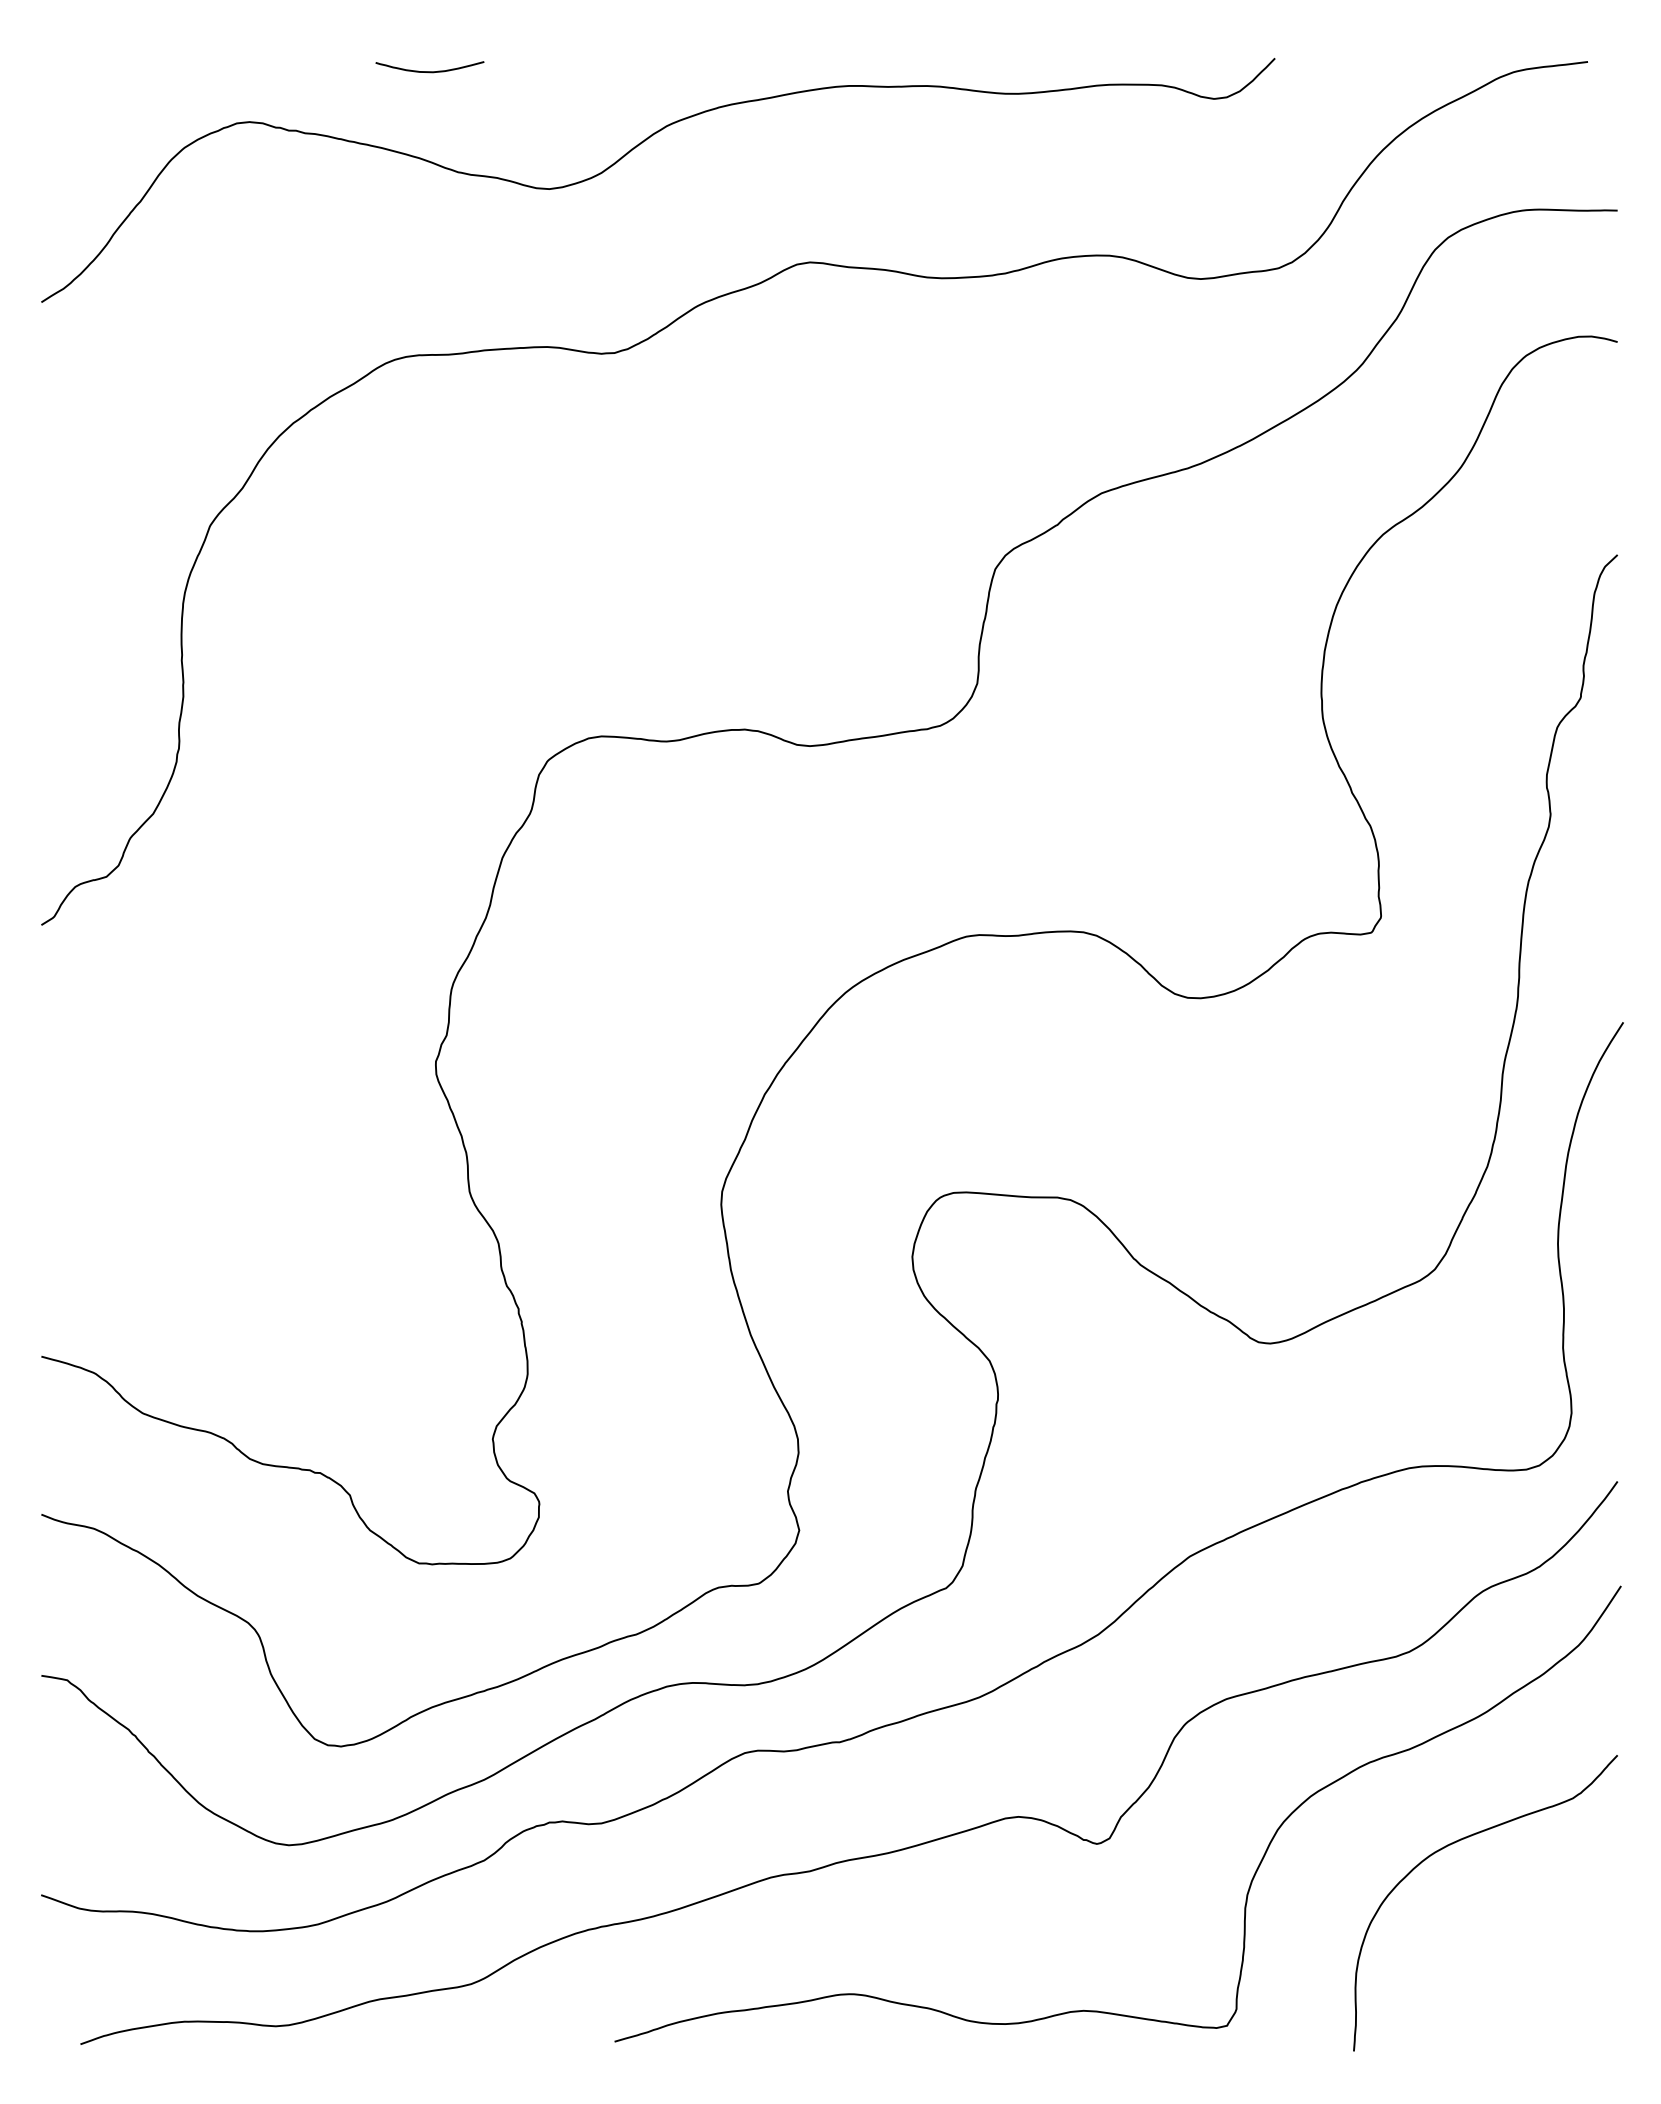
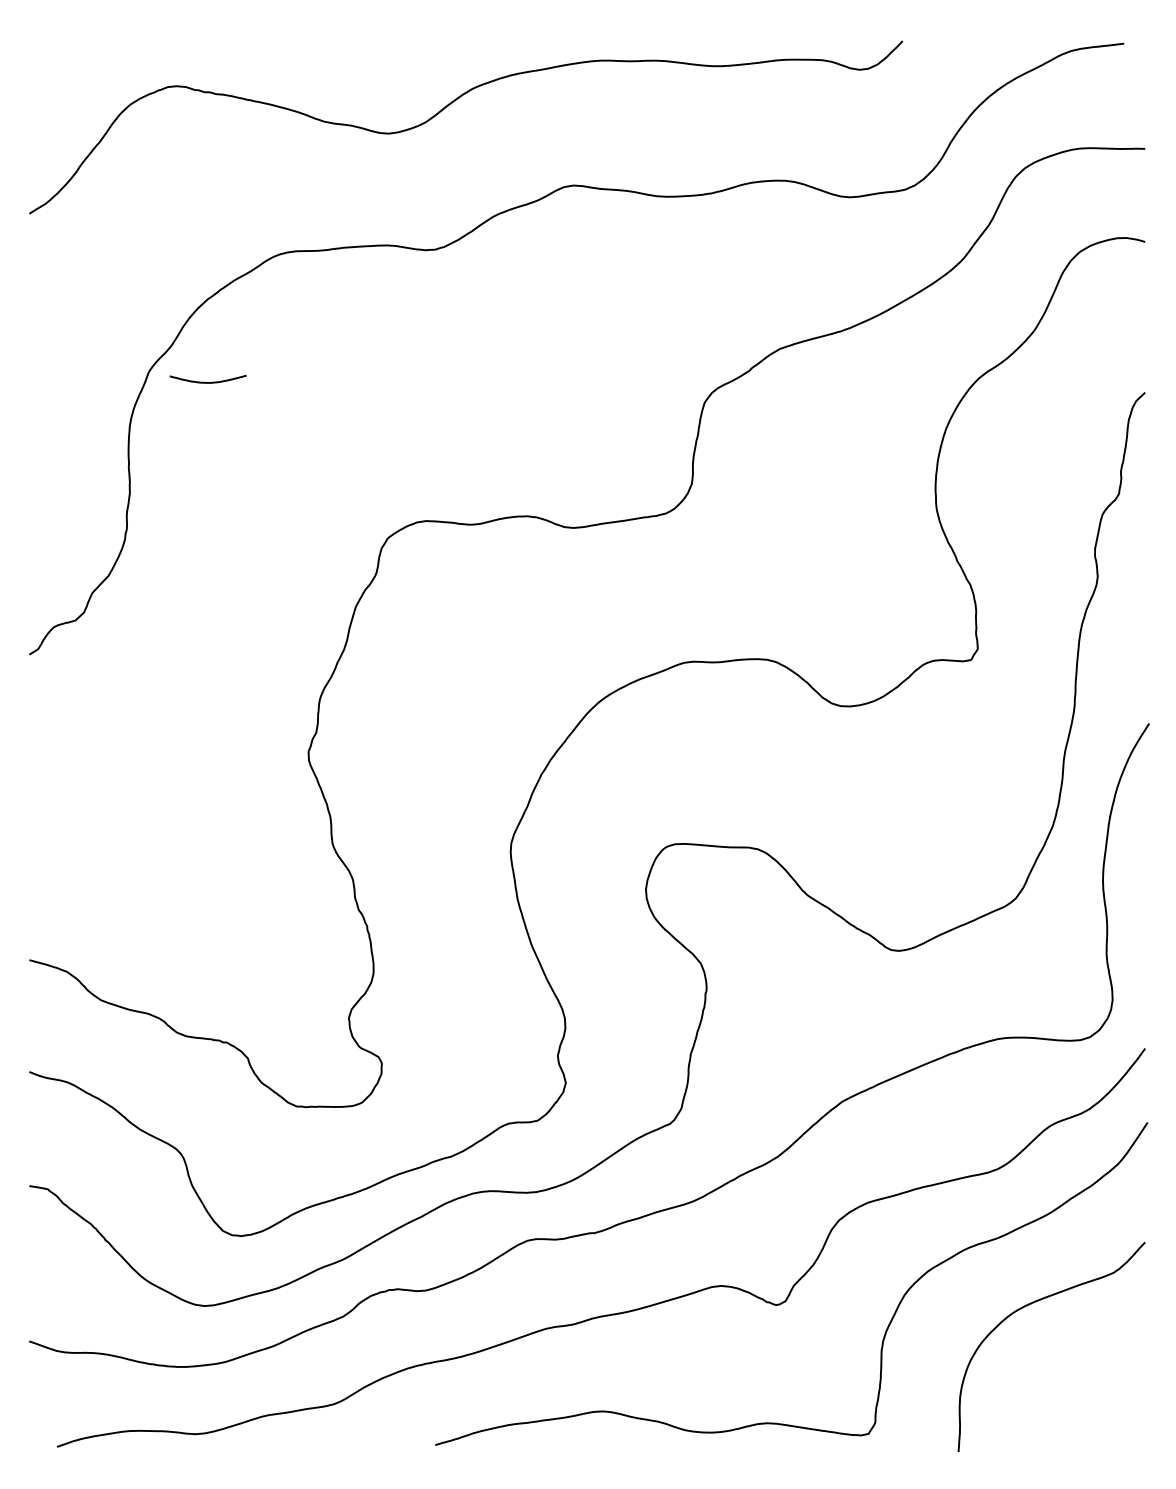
curve: (429, 71) -> (207, 382), moved

